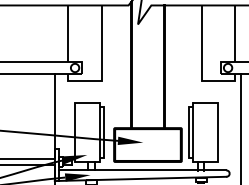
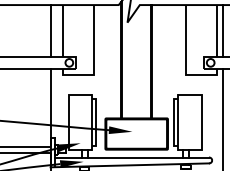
line: (54, 34) -> (50, 31), added
line: (240, 34) -> (222, 31), added

